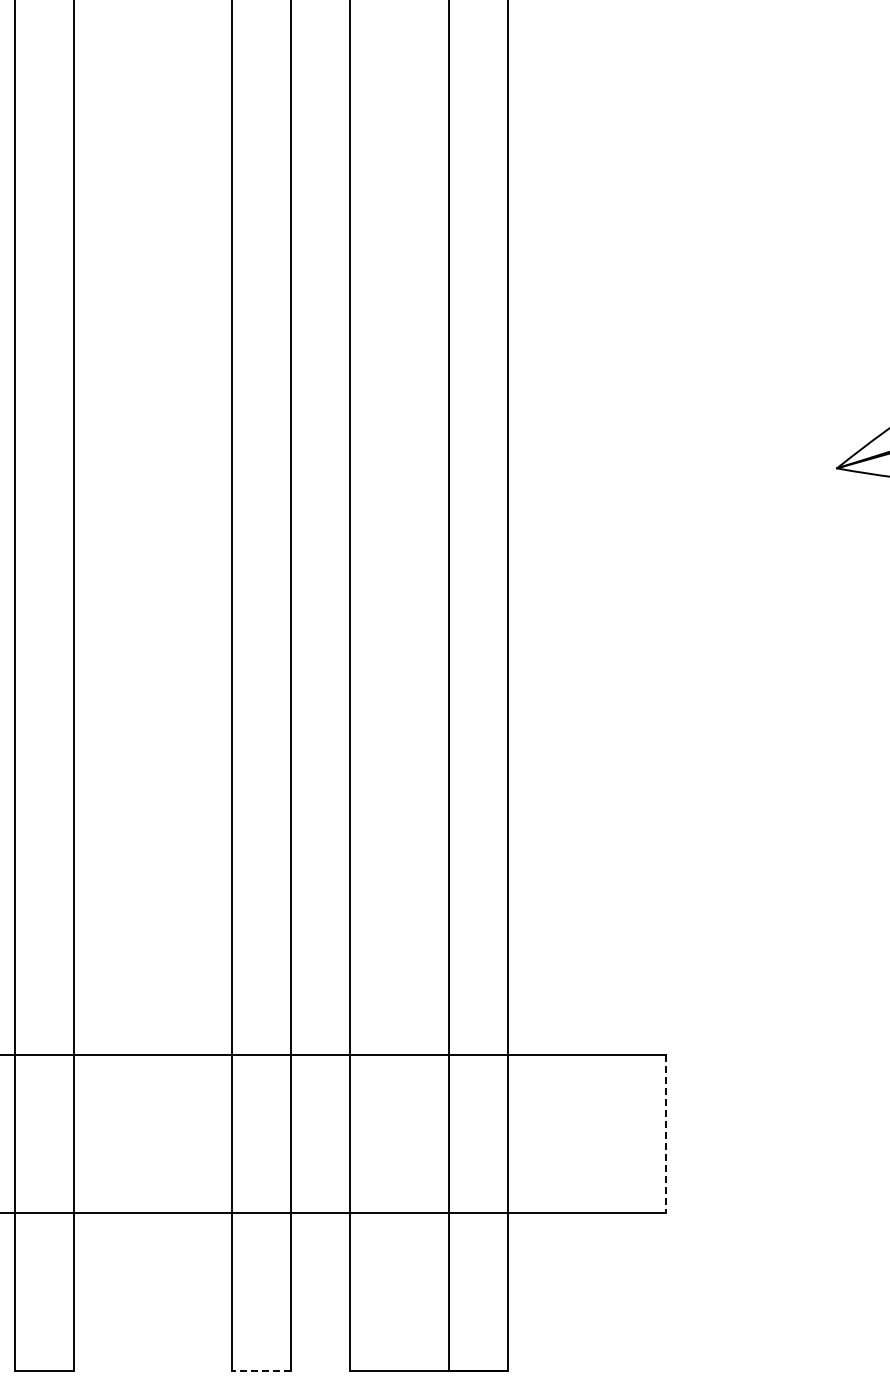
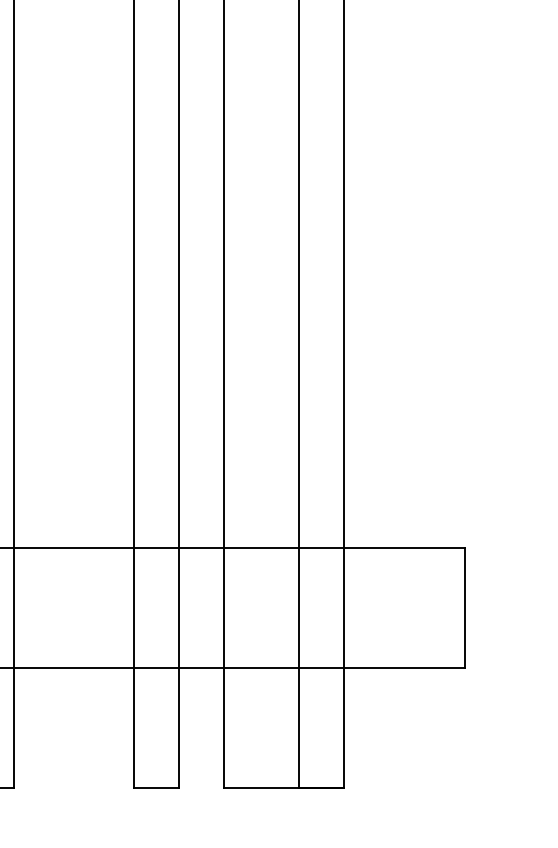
line: (665, 1134) -> (464, 607), dashed -> solid
line: (261, 1371) -> (156, 788), dashed -> solid

